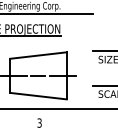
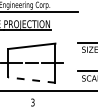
line: (37, 96) -> (31, 80), solid -> dashed

